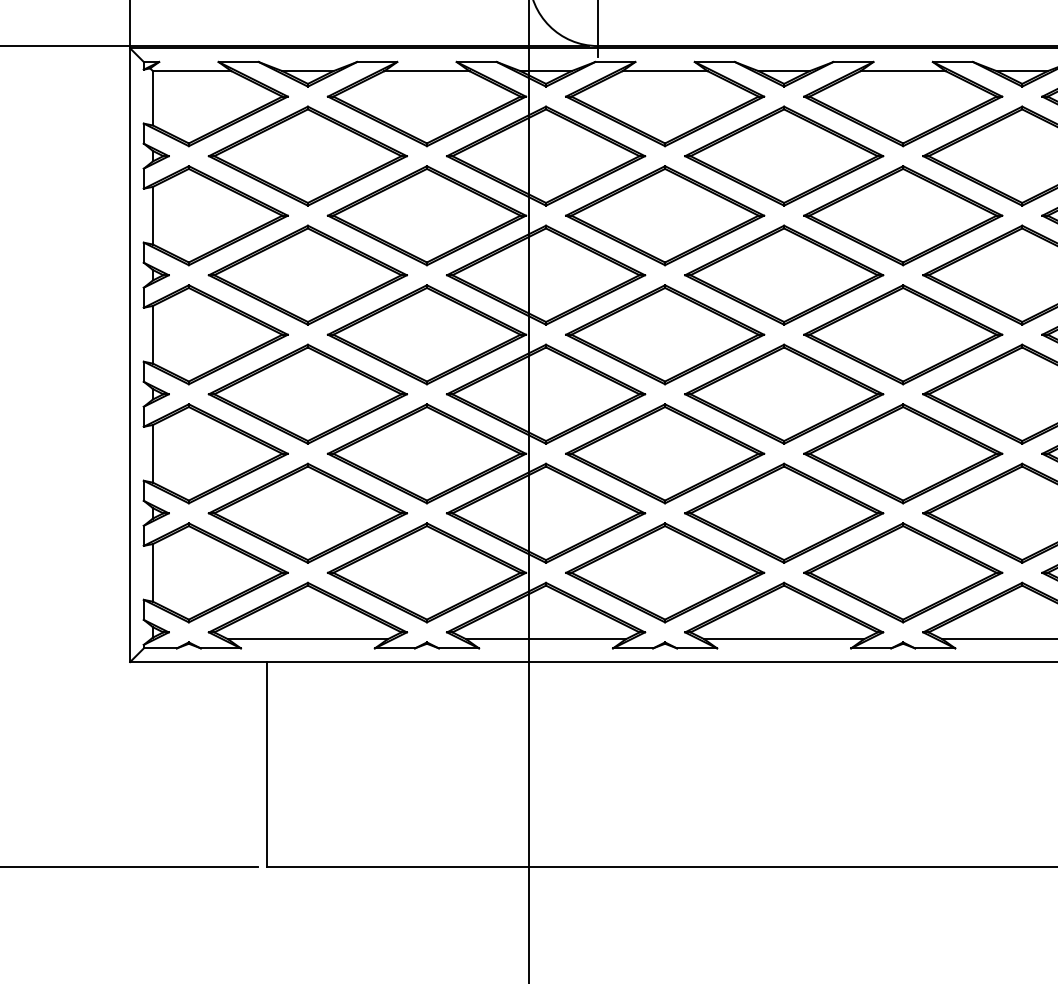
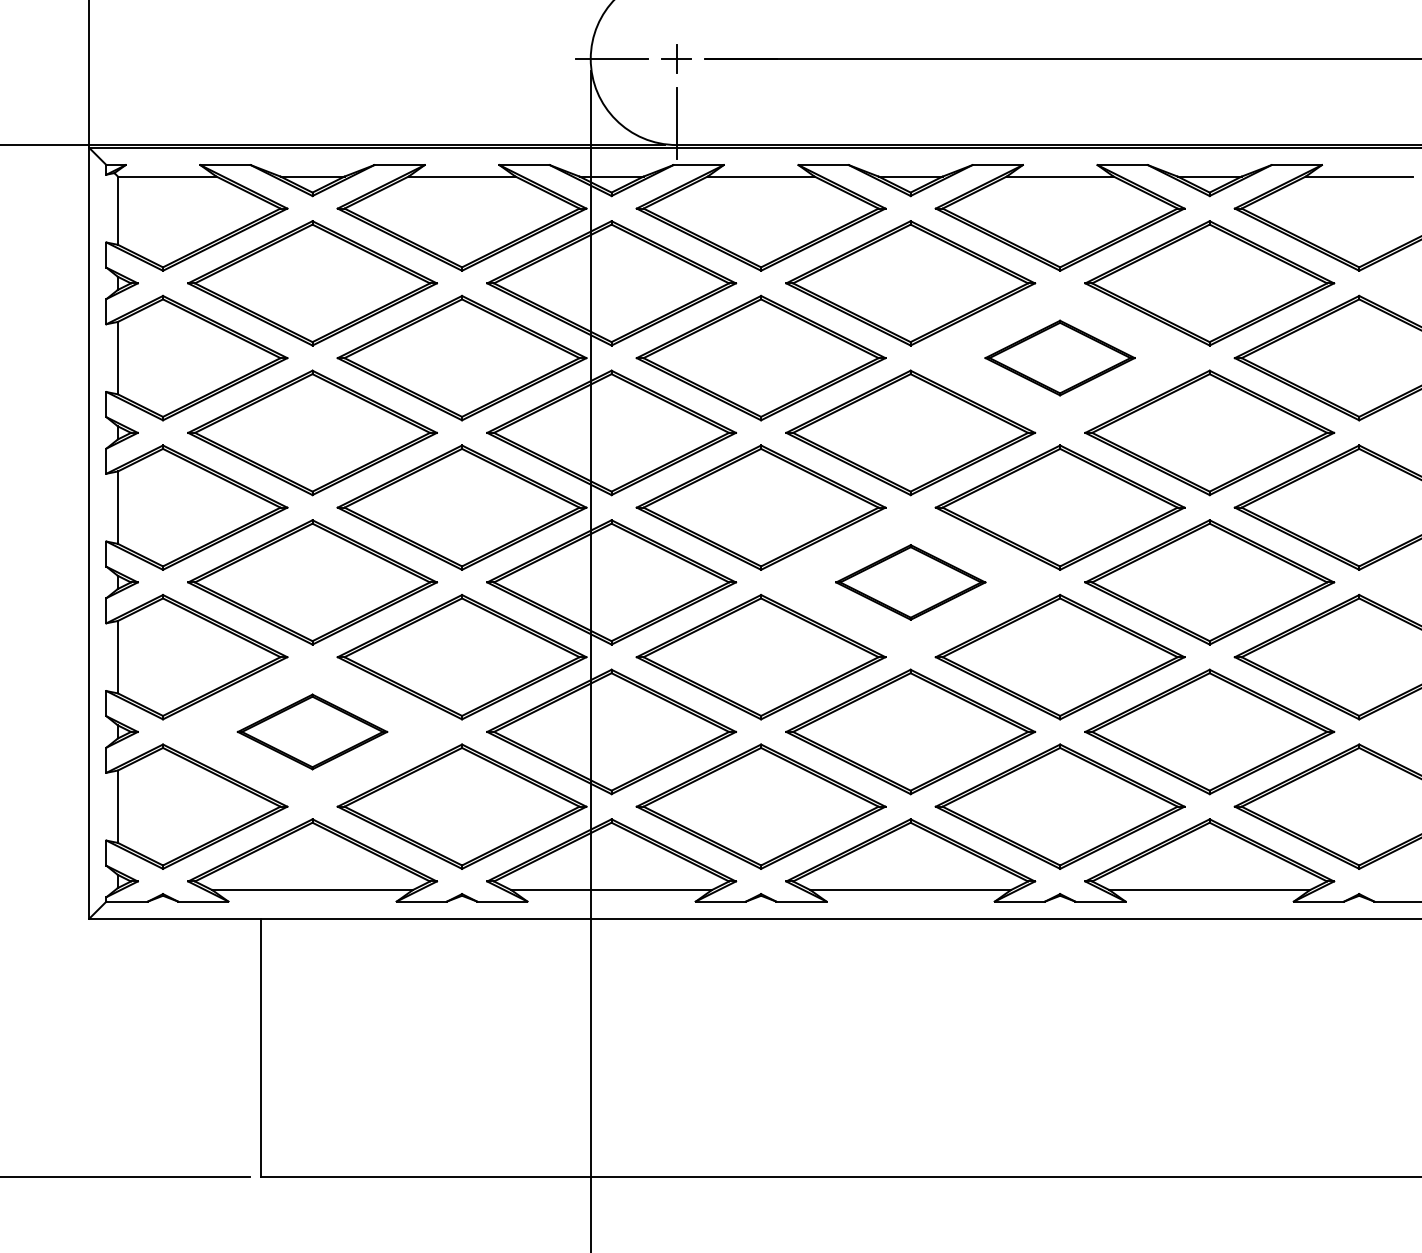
part: (902, 215) -> (1059, 357), size x0.6
part: (784, 394) -> (910, 582), size x0.6
part: (307, 512) -> (312, 731), size x0.6

